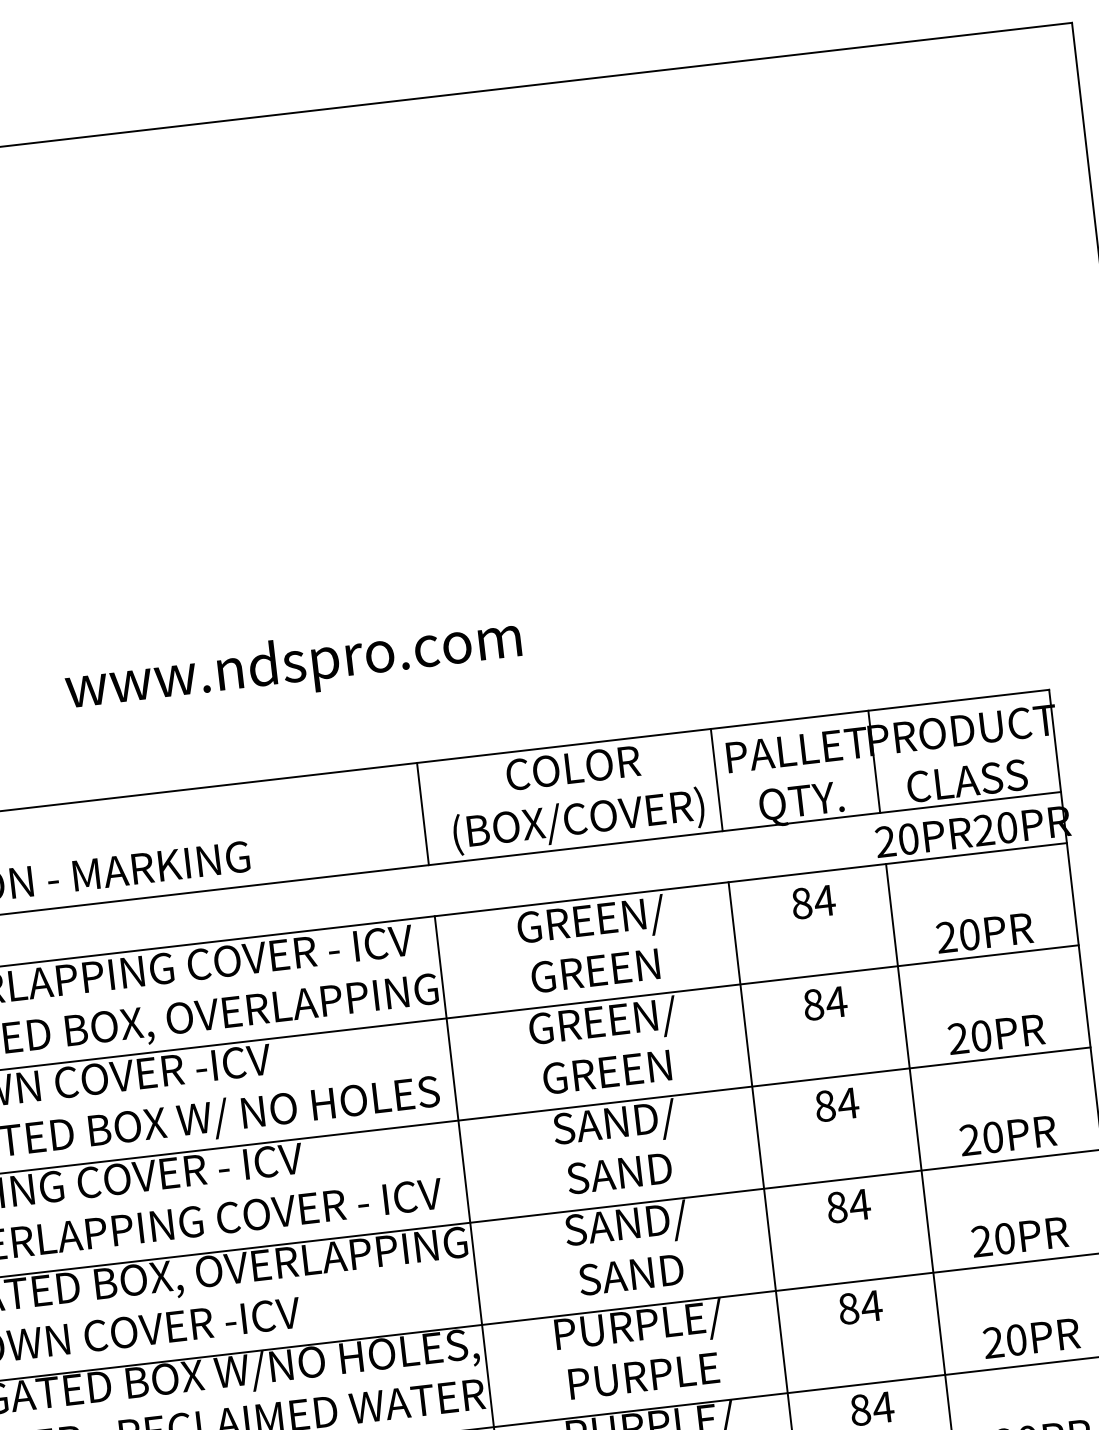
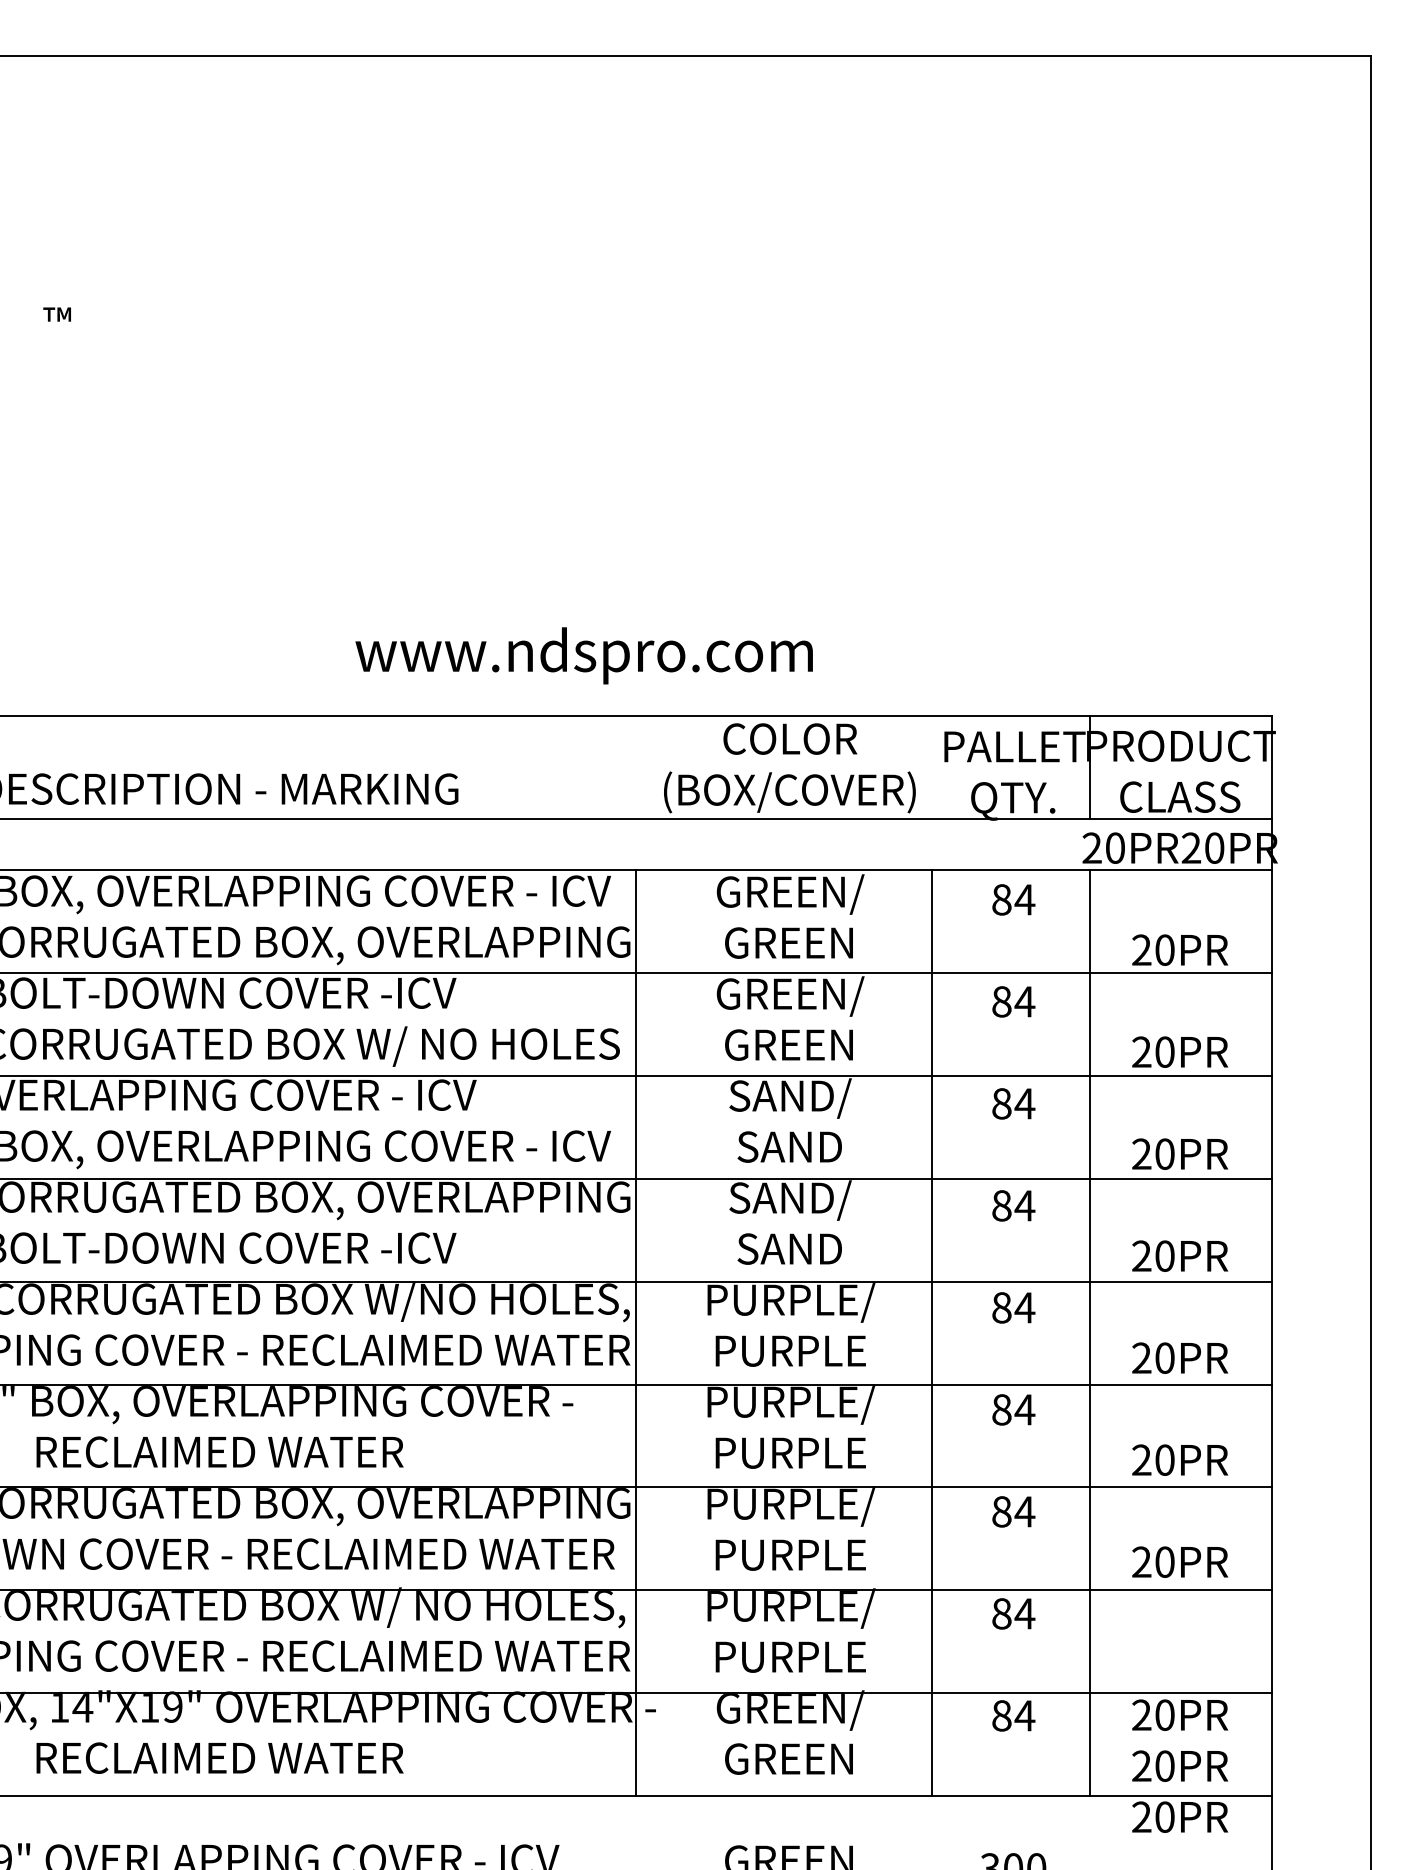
text: (292, 666) -> (583, 655), moved
line: (716, 780) -> (931, 767), removed
line: (422, 814) -> (635, 767), removed

